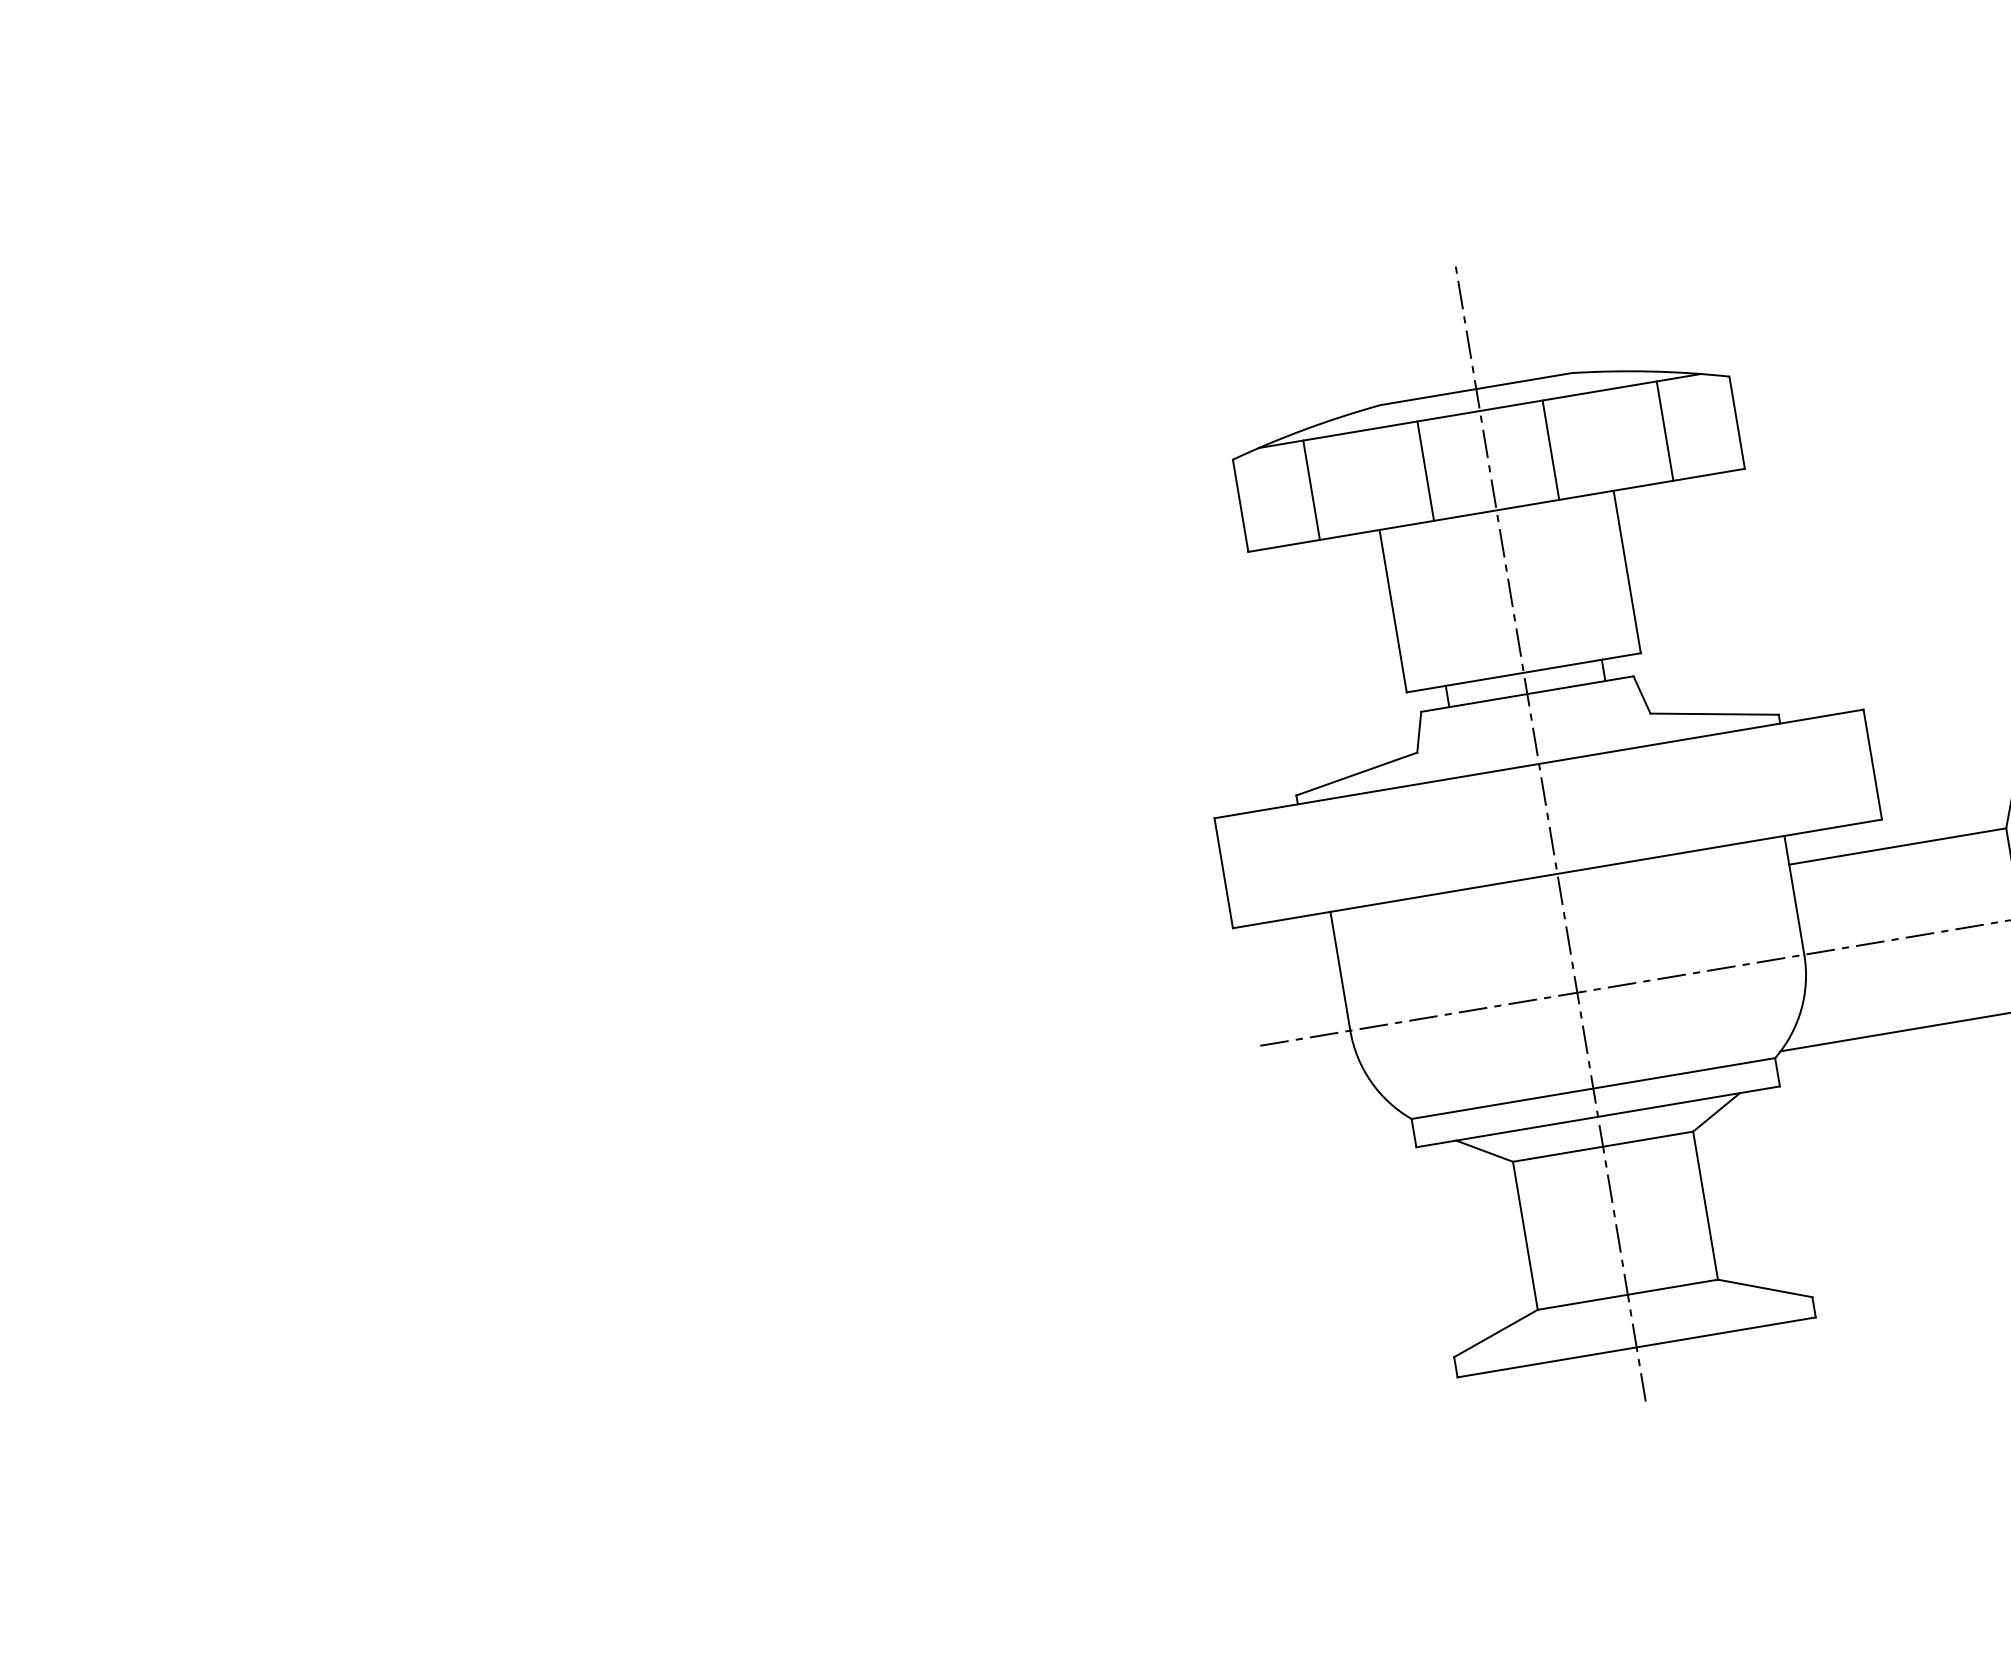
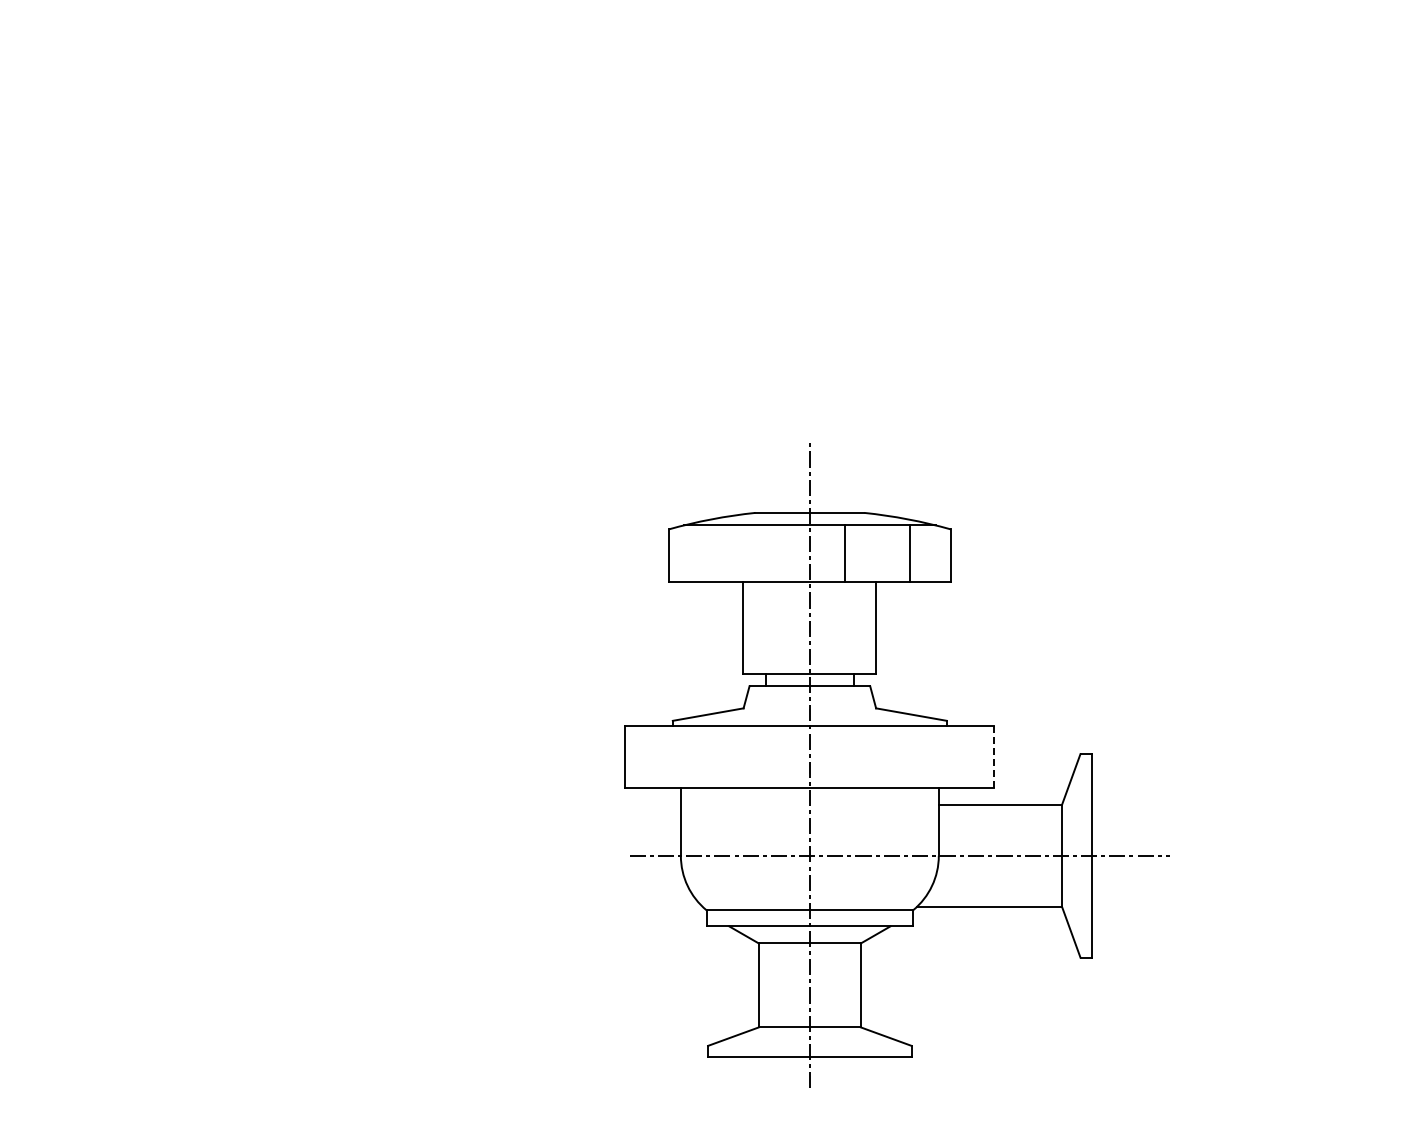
line: (1426, 470) -> (774, 553), removed
line: (1311, 490) -> (709, 553), removed
line: (1873, 765) -> (994, 757), solid -> dashed

